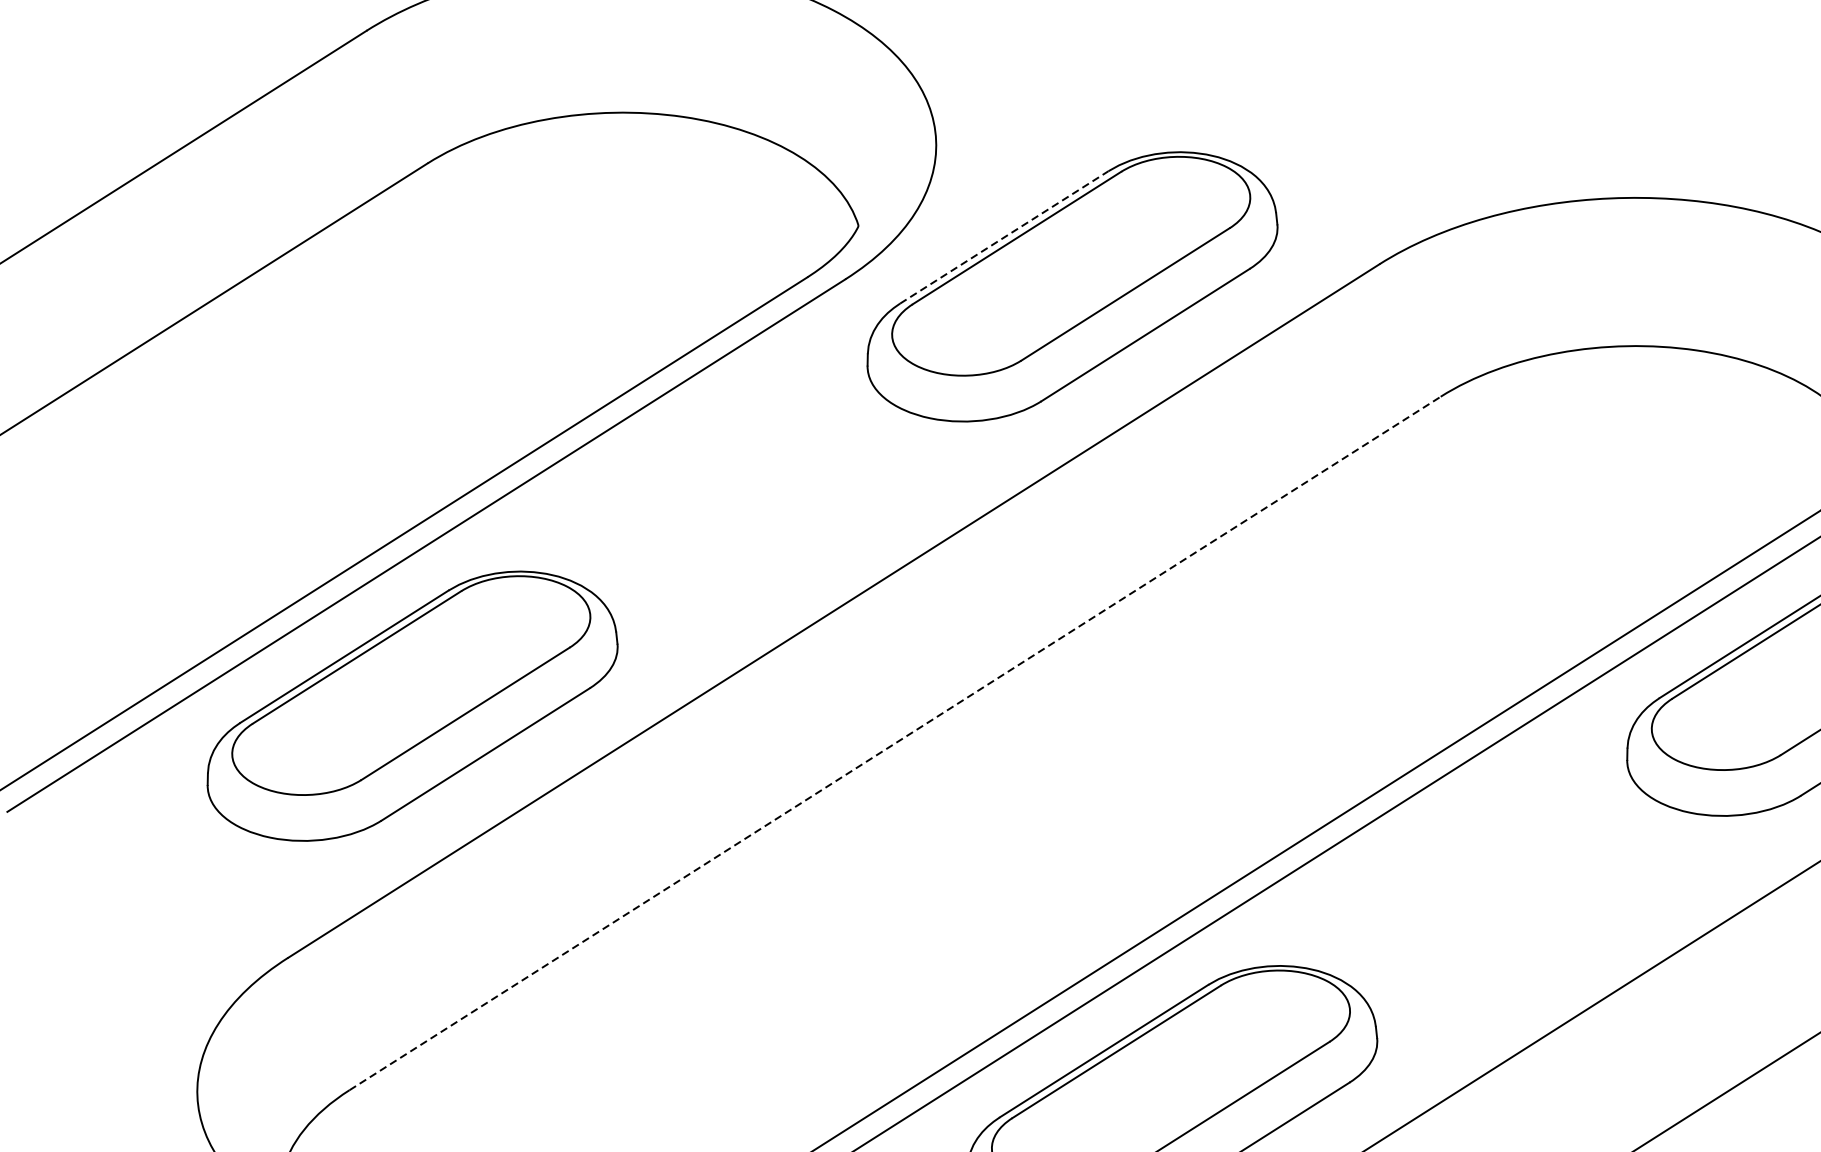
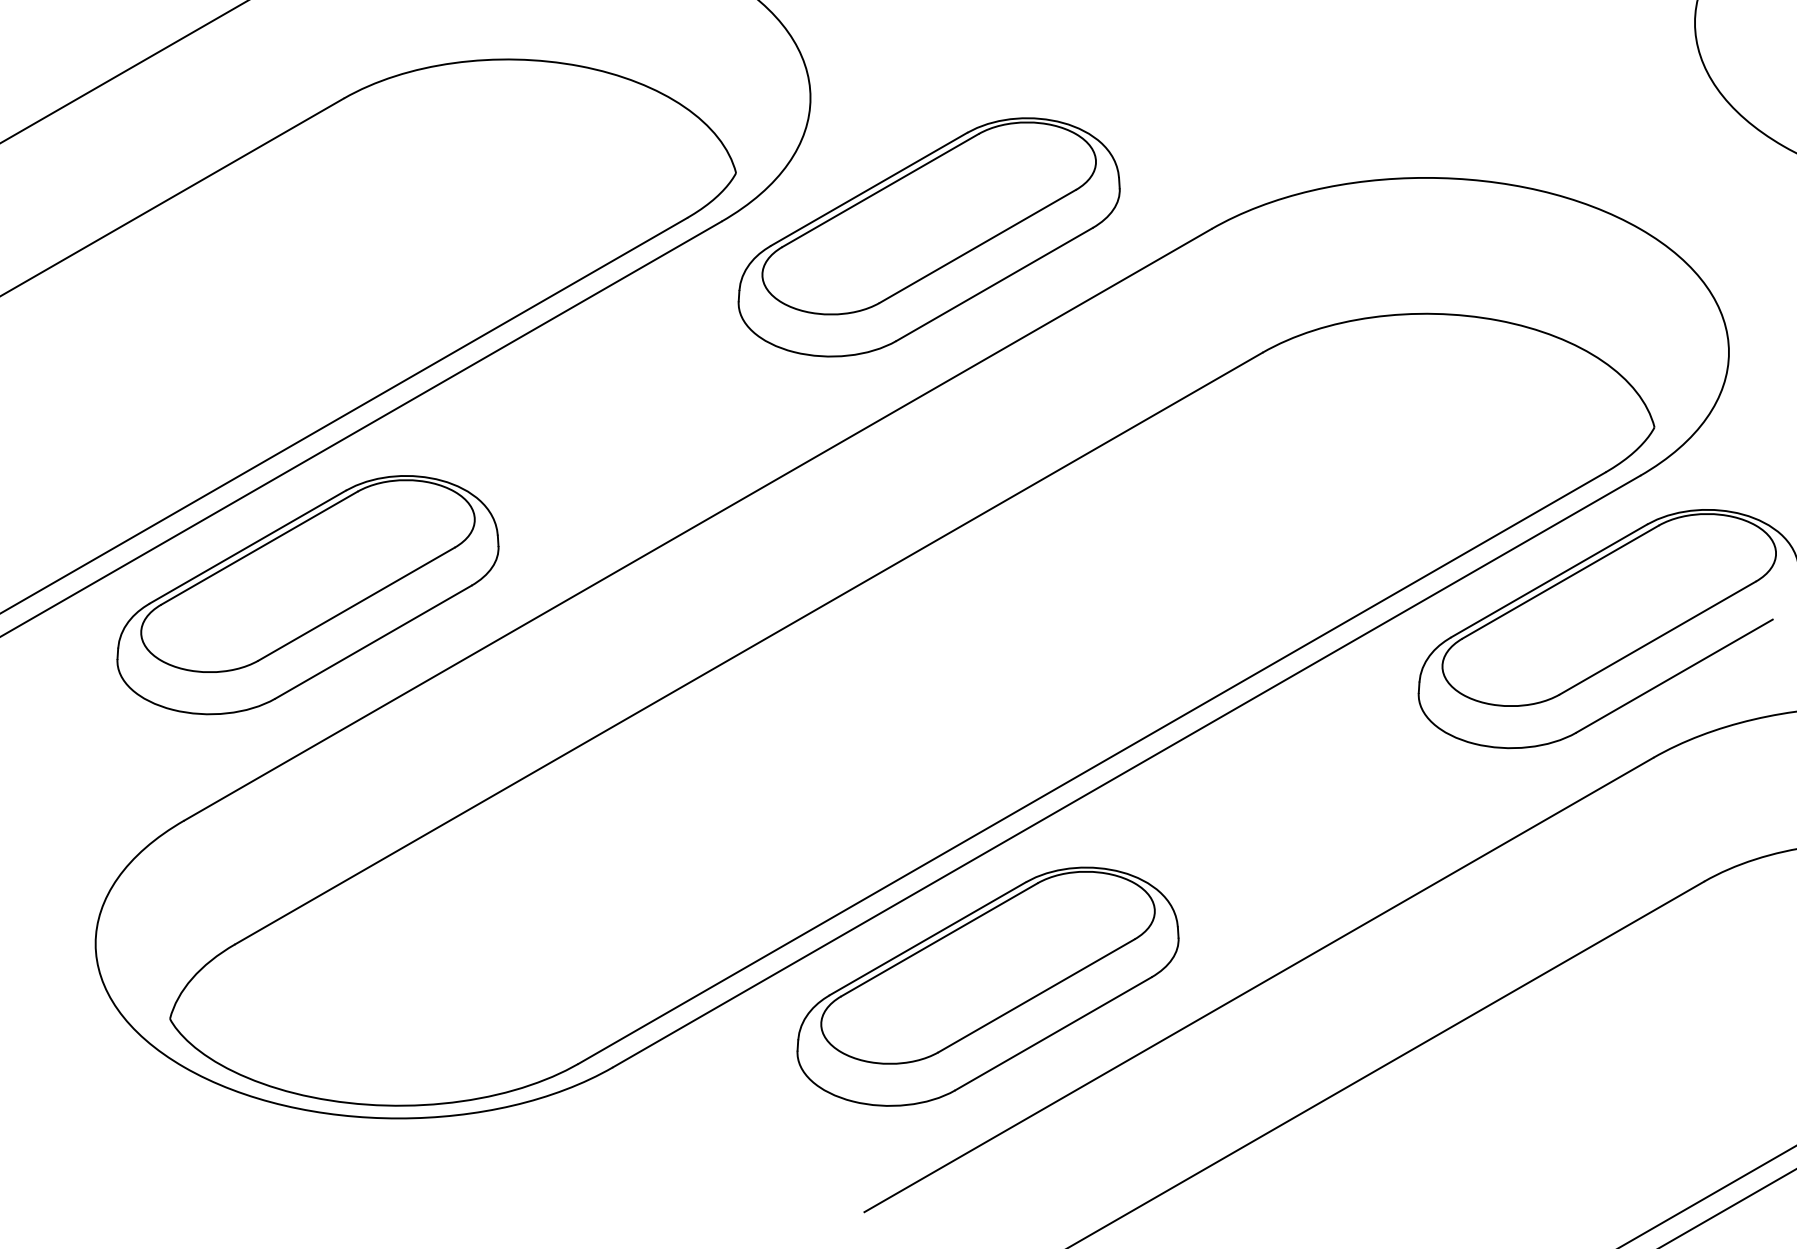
line: (1004, 237) -> (869, 189), dashed -> solid
line: (894, 743) -> (748, 648), dashed -> solid

